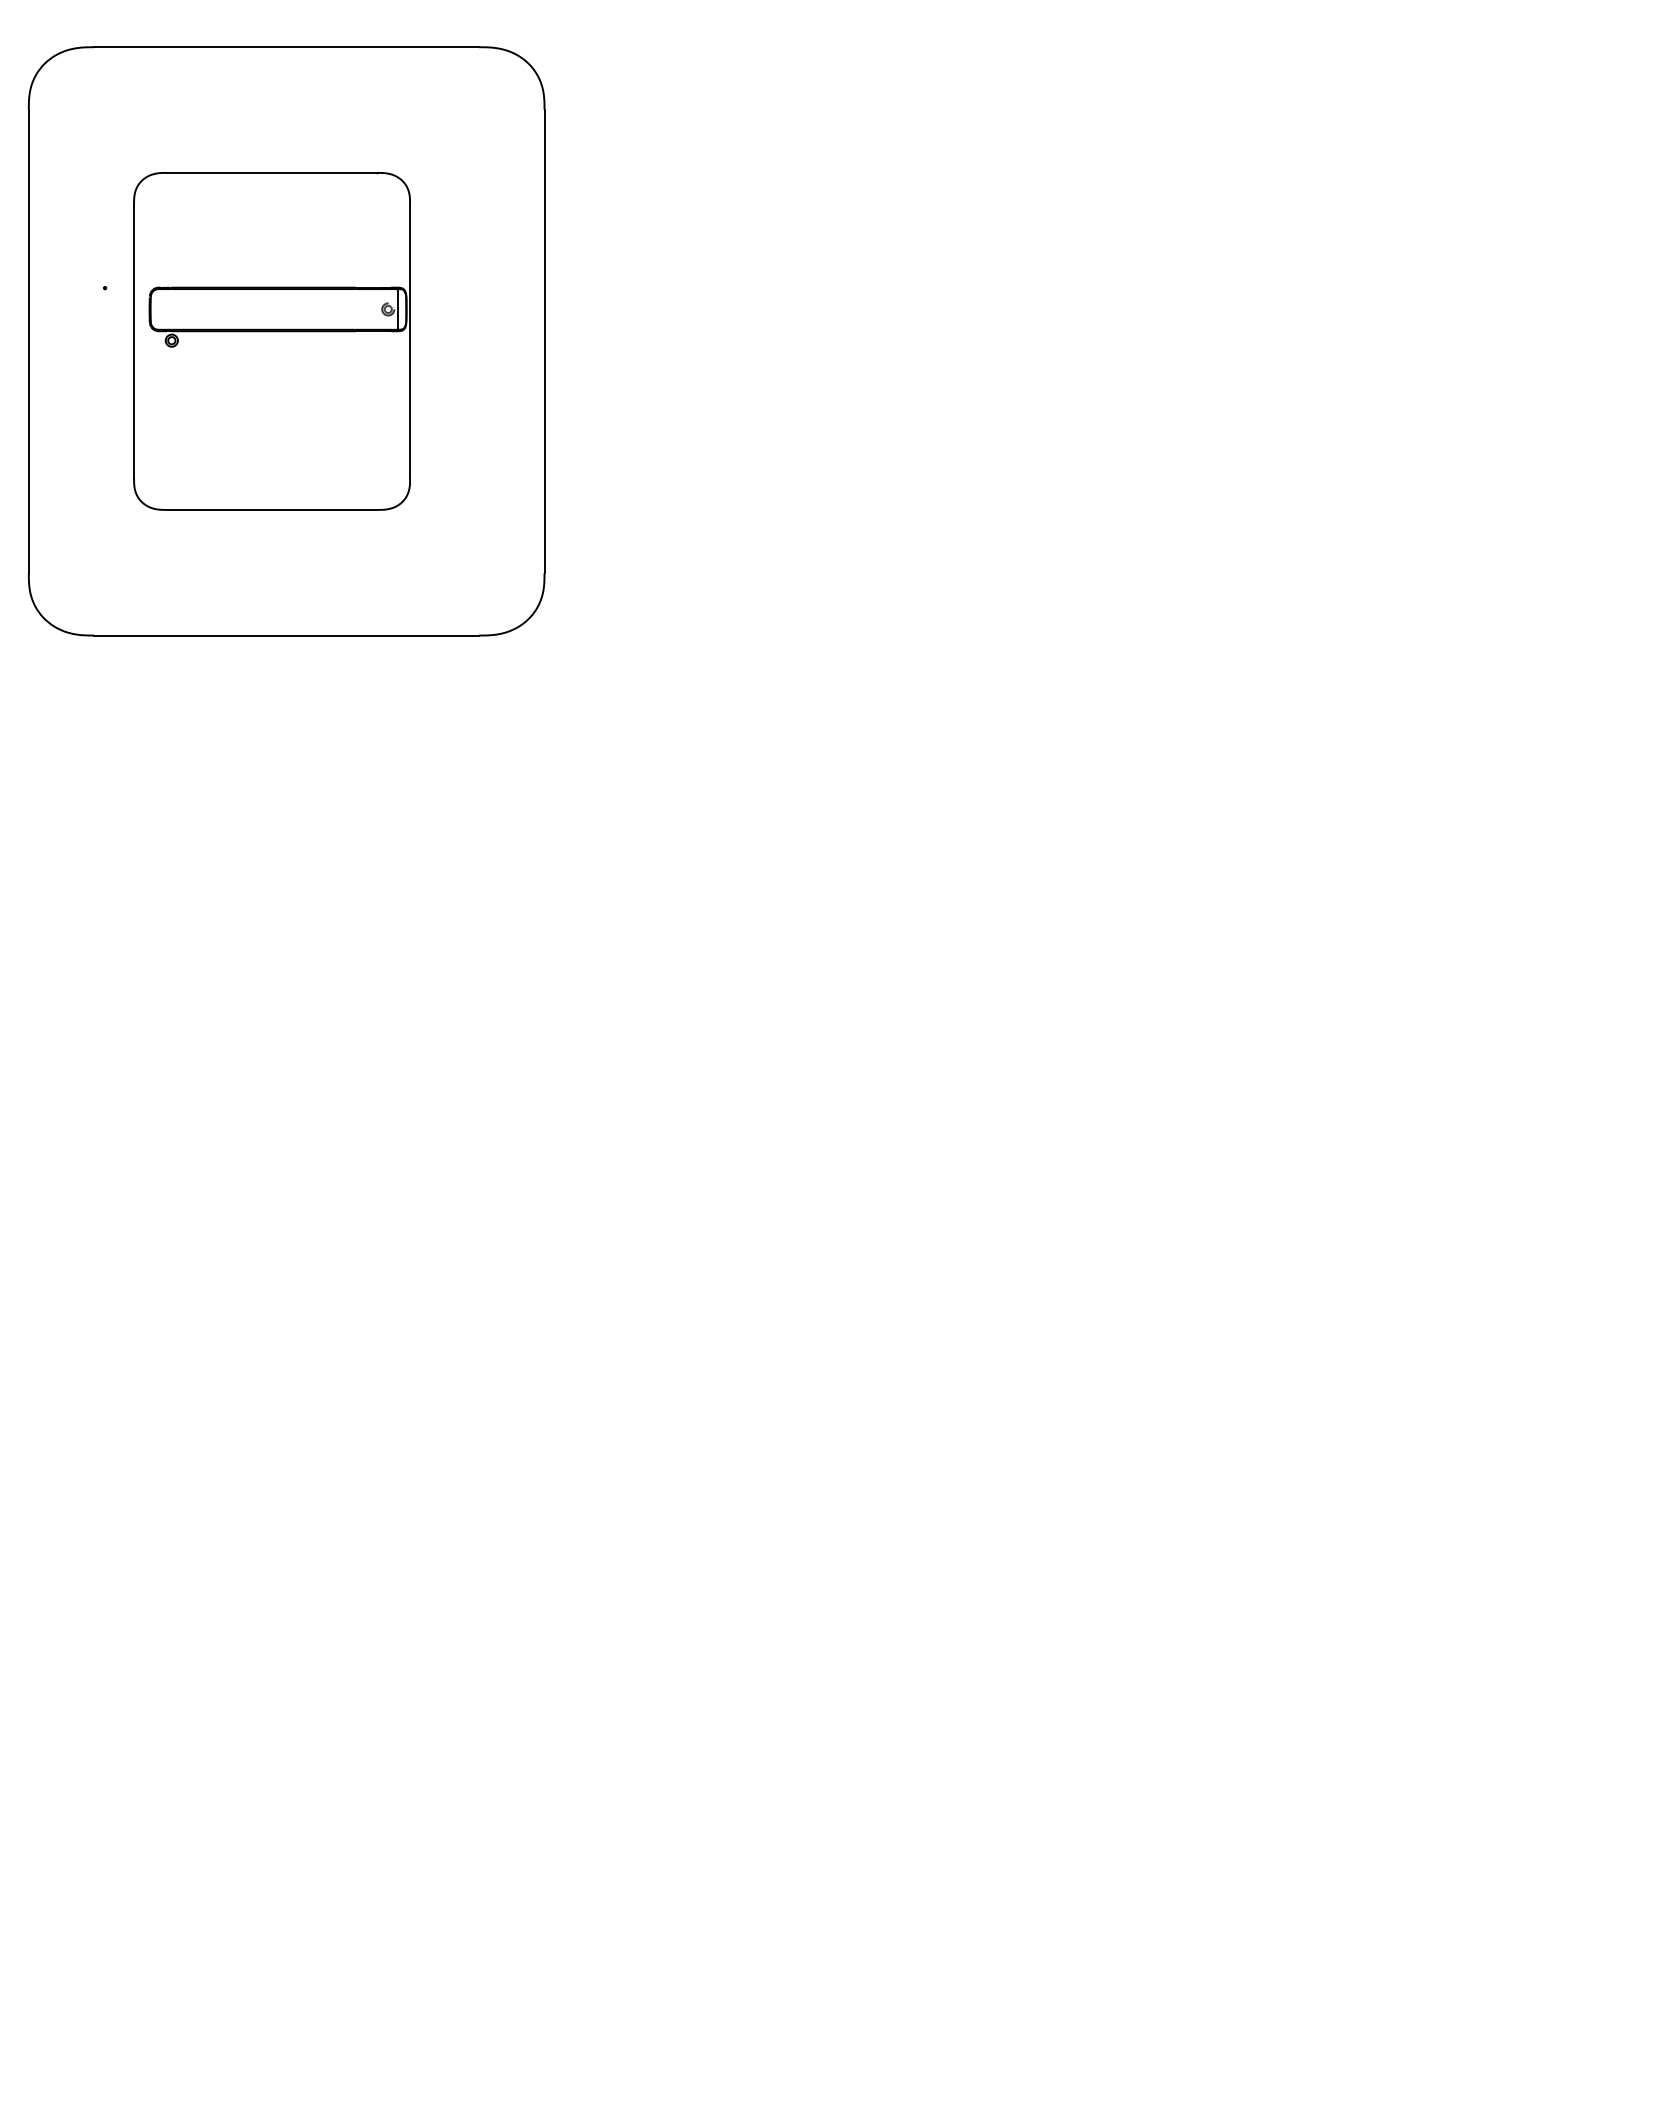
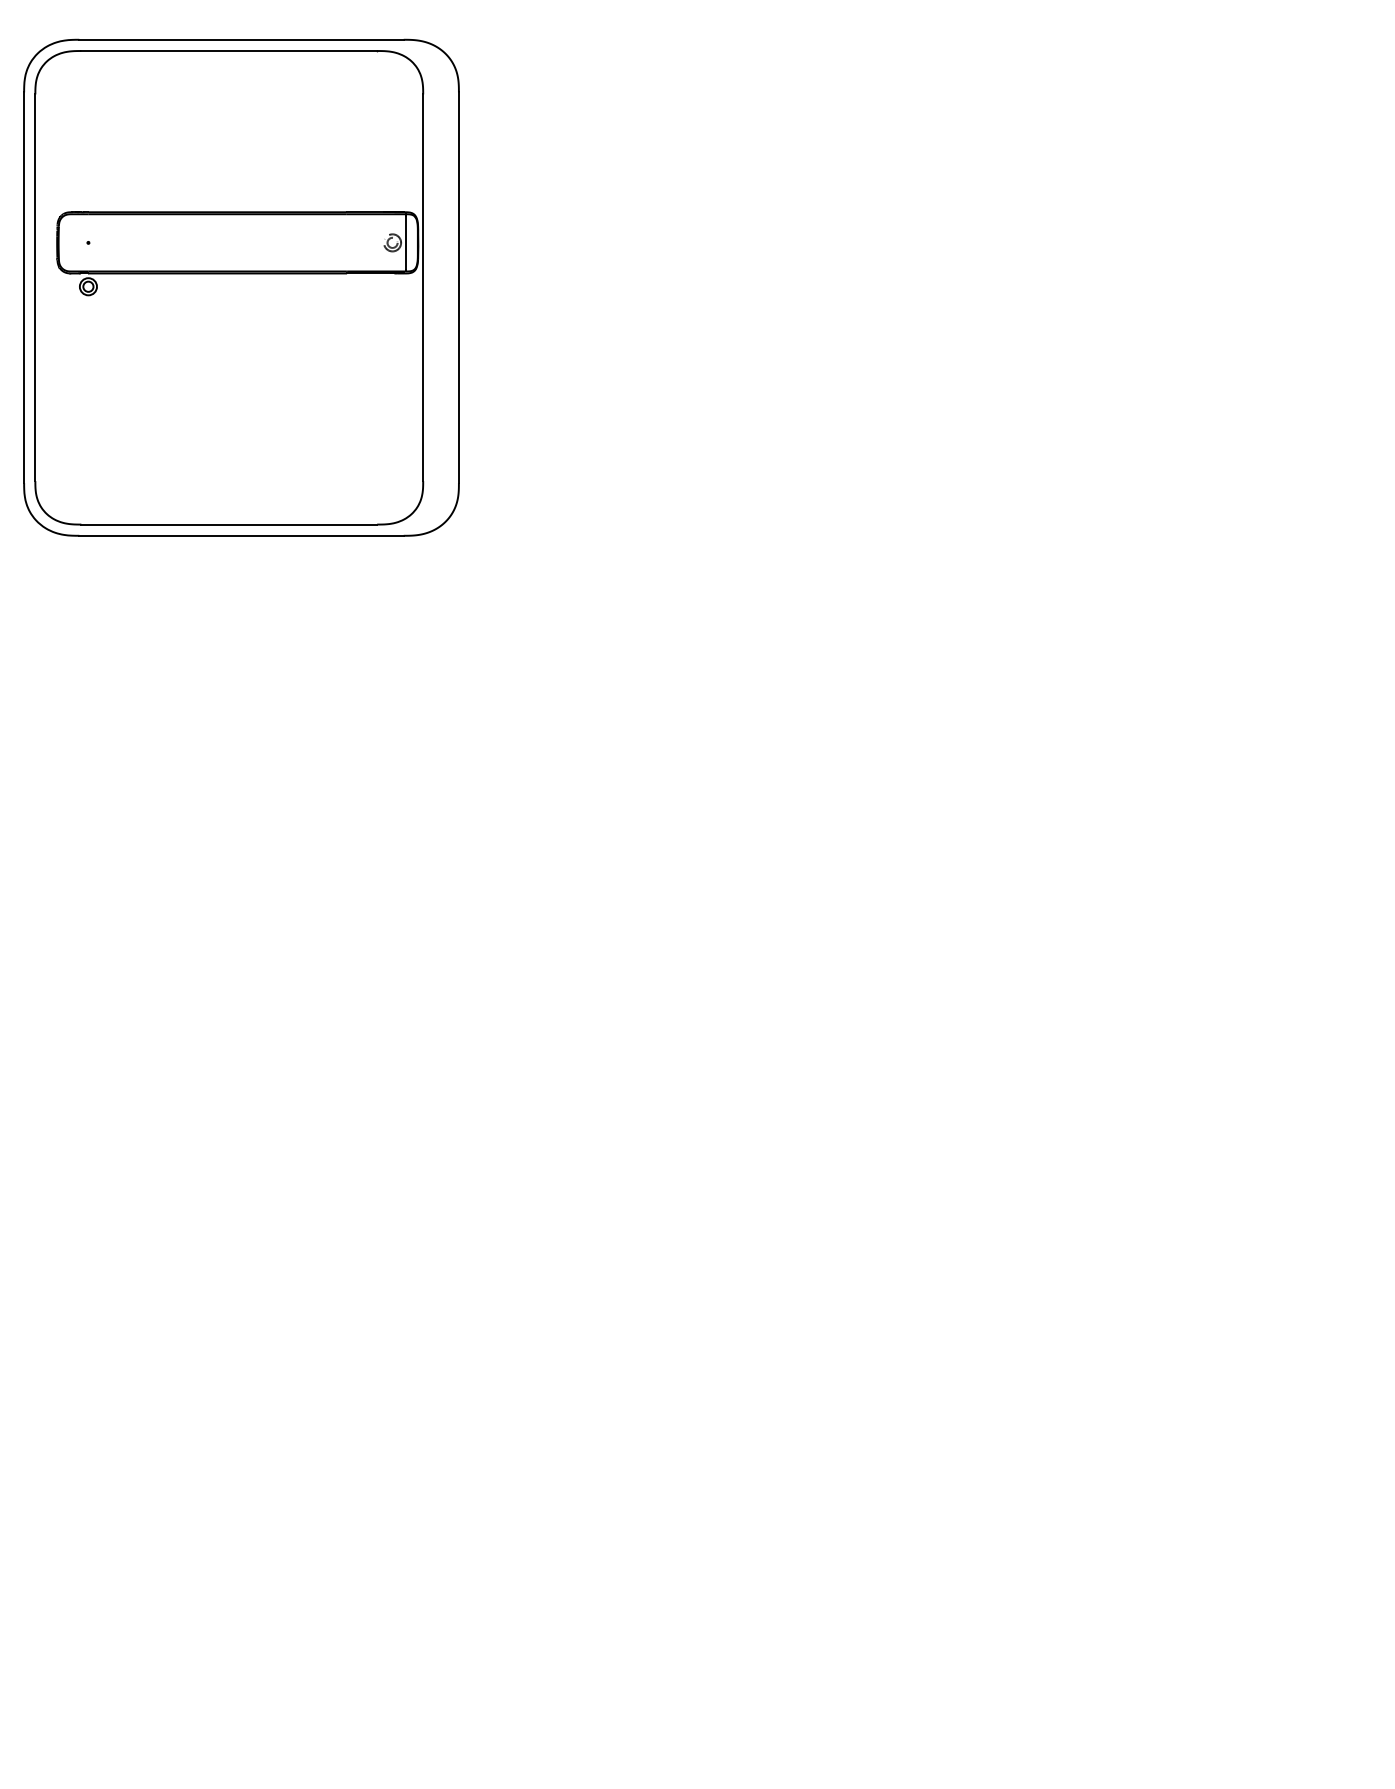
part: (271, 341) -> (228, 287), size x1.67

